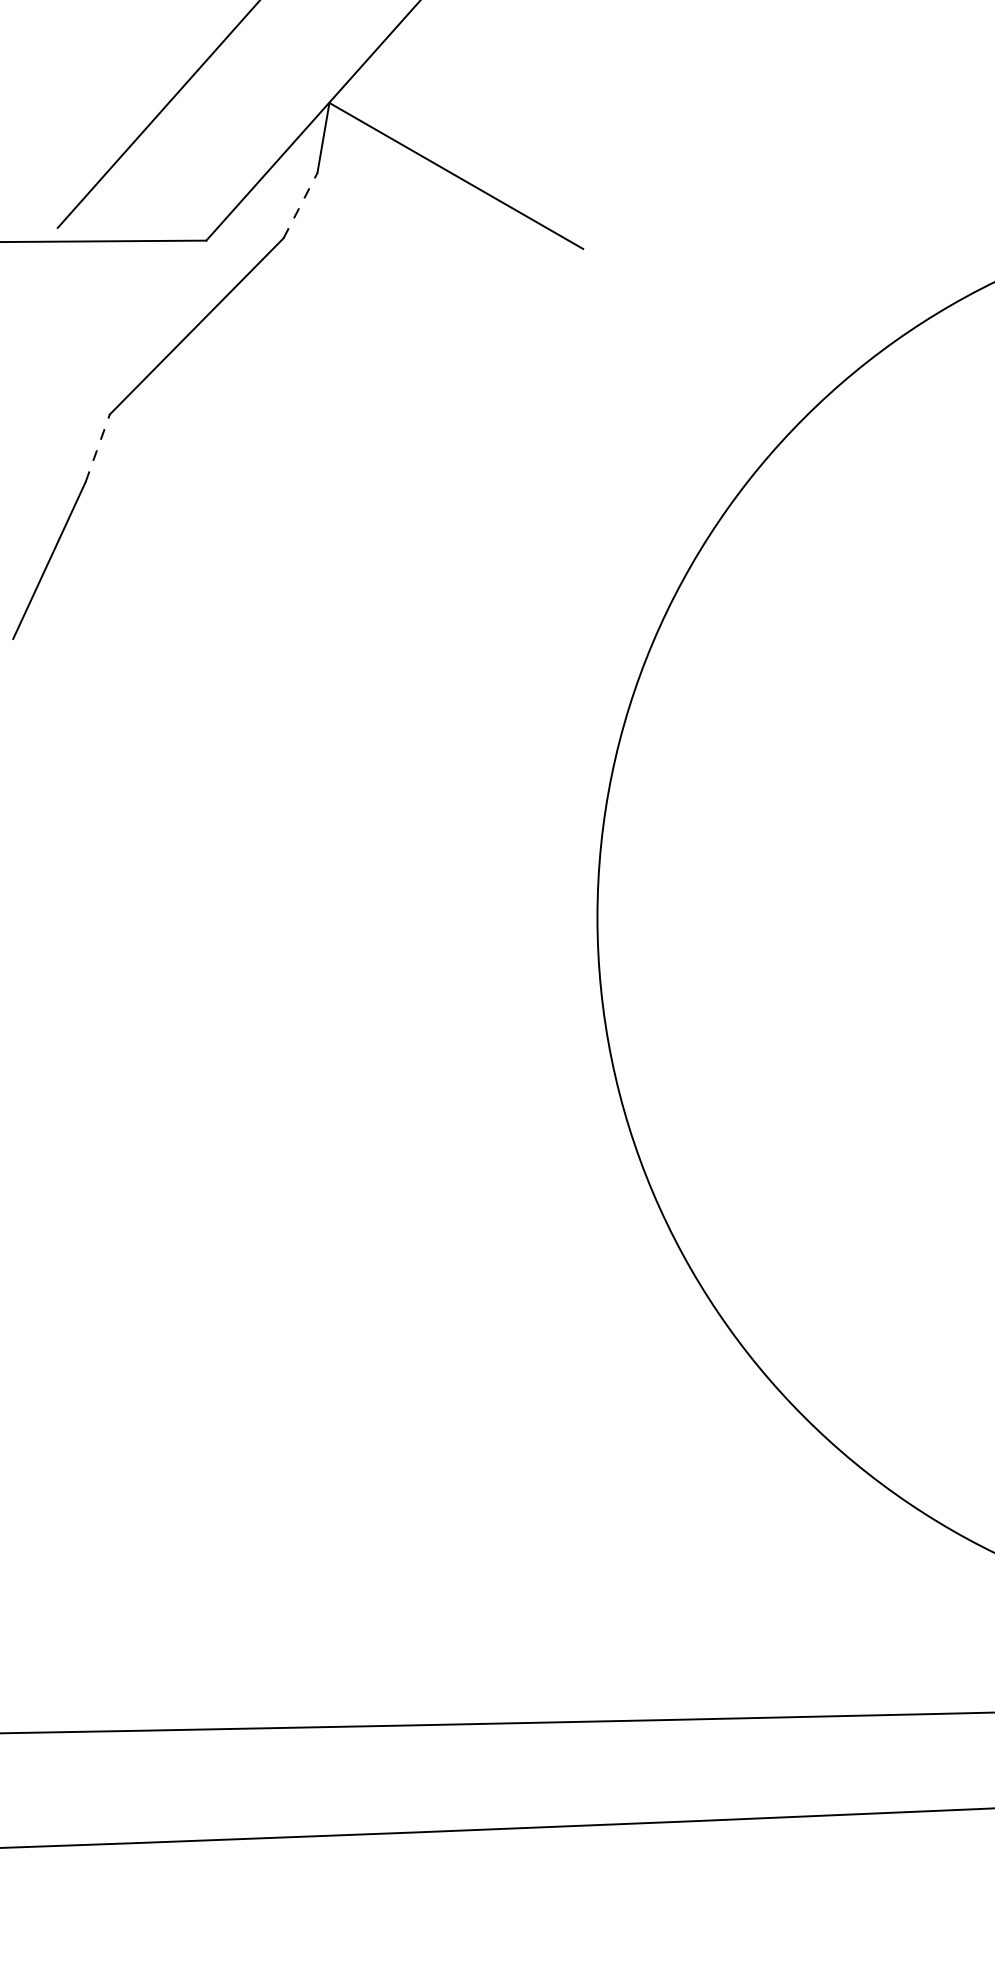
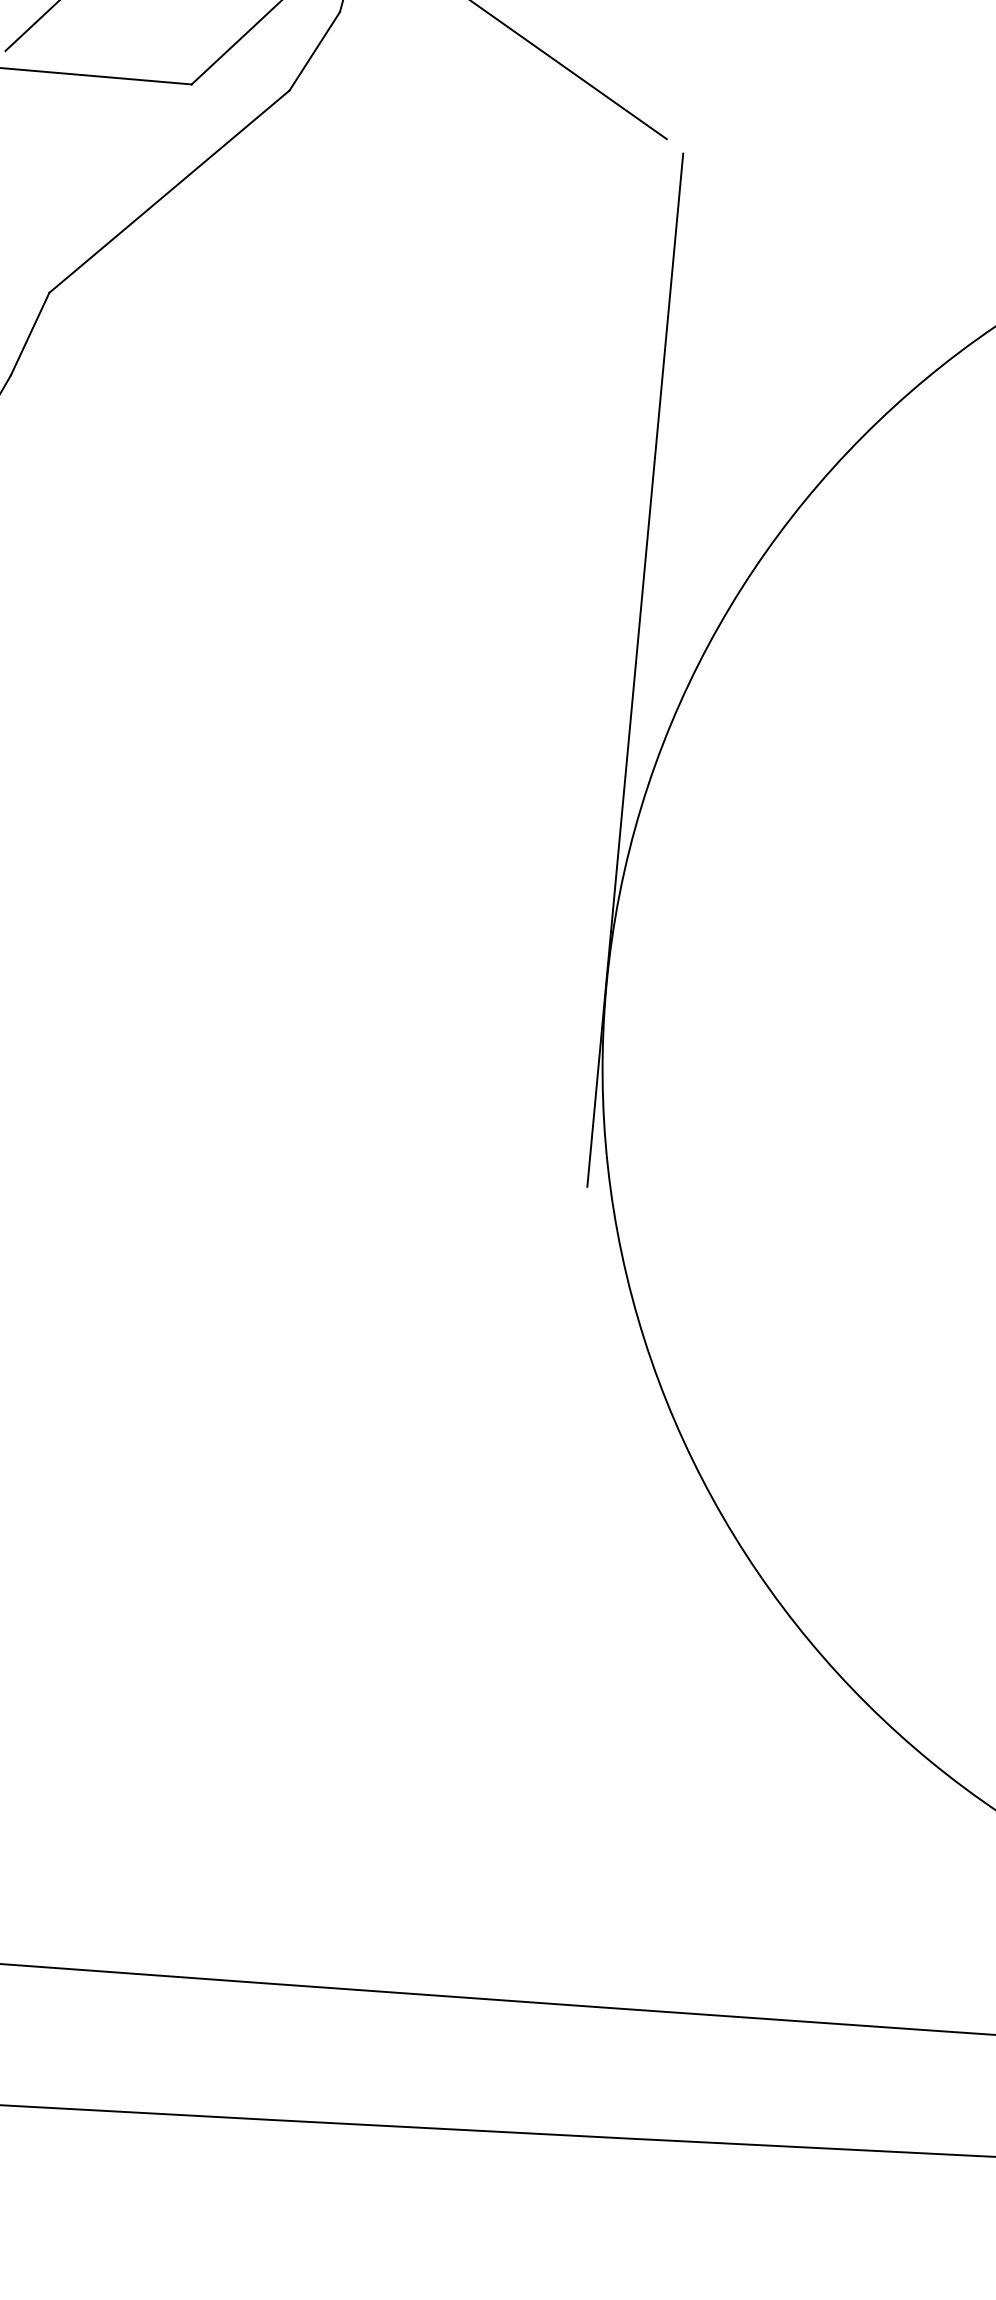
line: (300, 205) -> (314, 51), dashed -> solid
line: (97, 448) -> (29, 334), dashed -> solid
line: (597, 668) -> (635, 670), added

